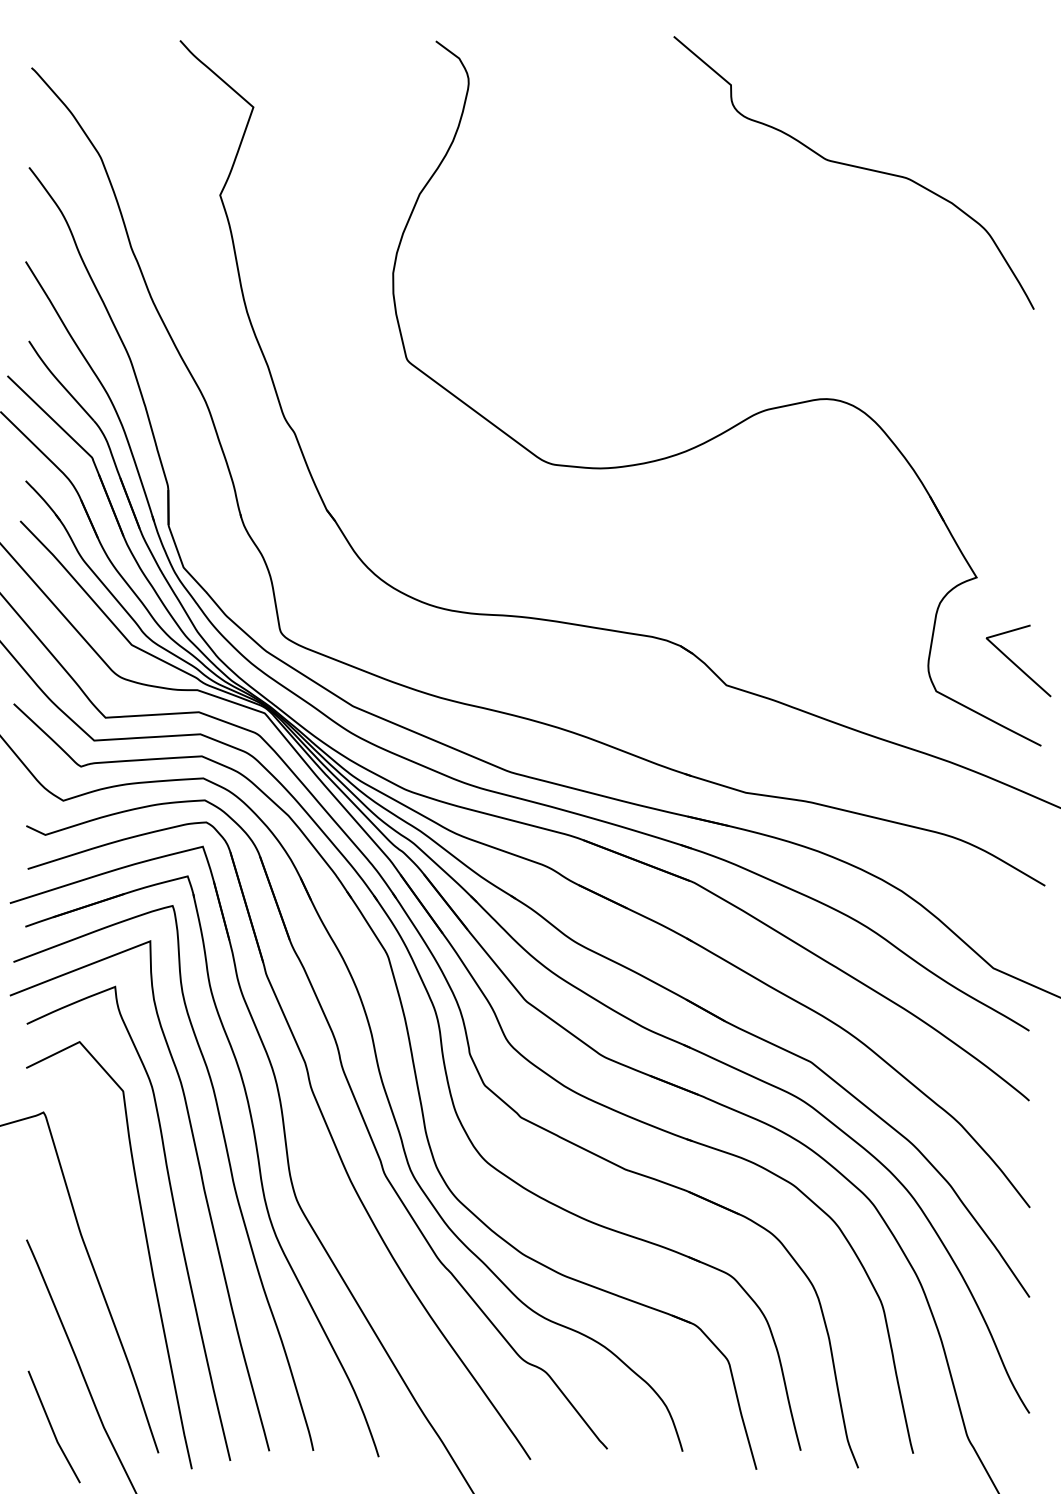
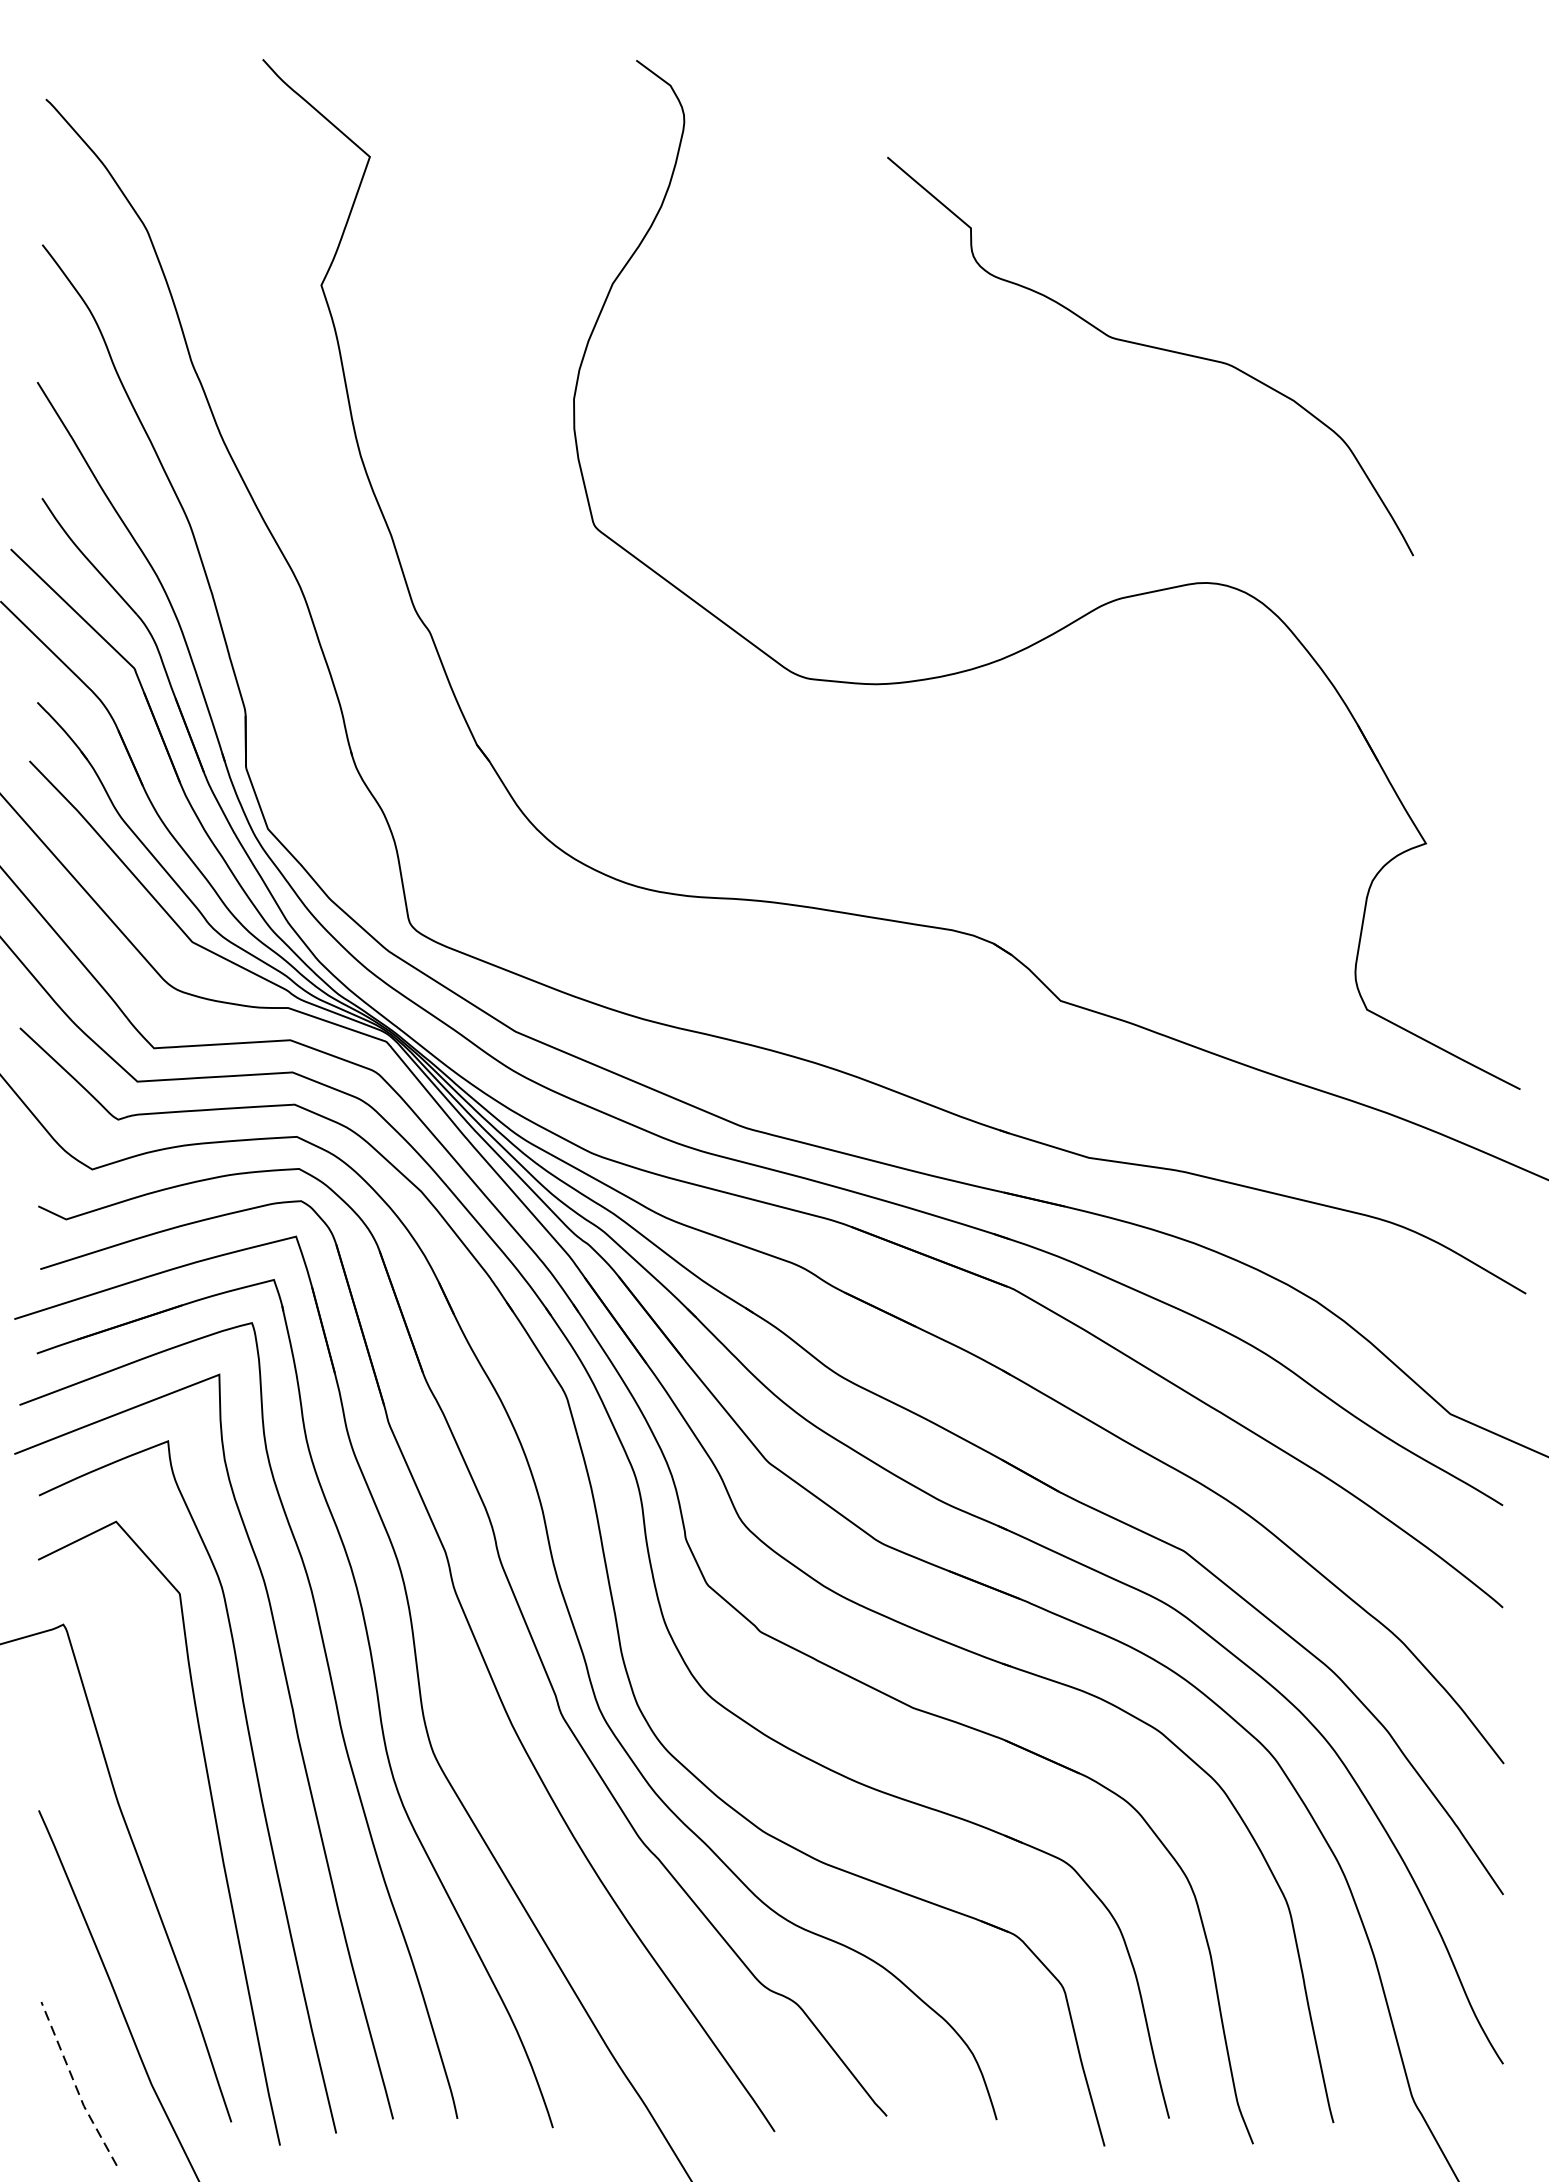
curve: (854, 167) -> (1151, 348), moved
curve: (1015, 663) -> (1482, 969), removed
line: (52, 1428) -> (76, 2086), solid -> dashed

